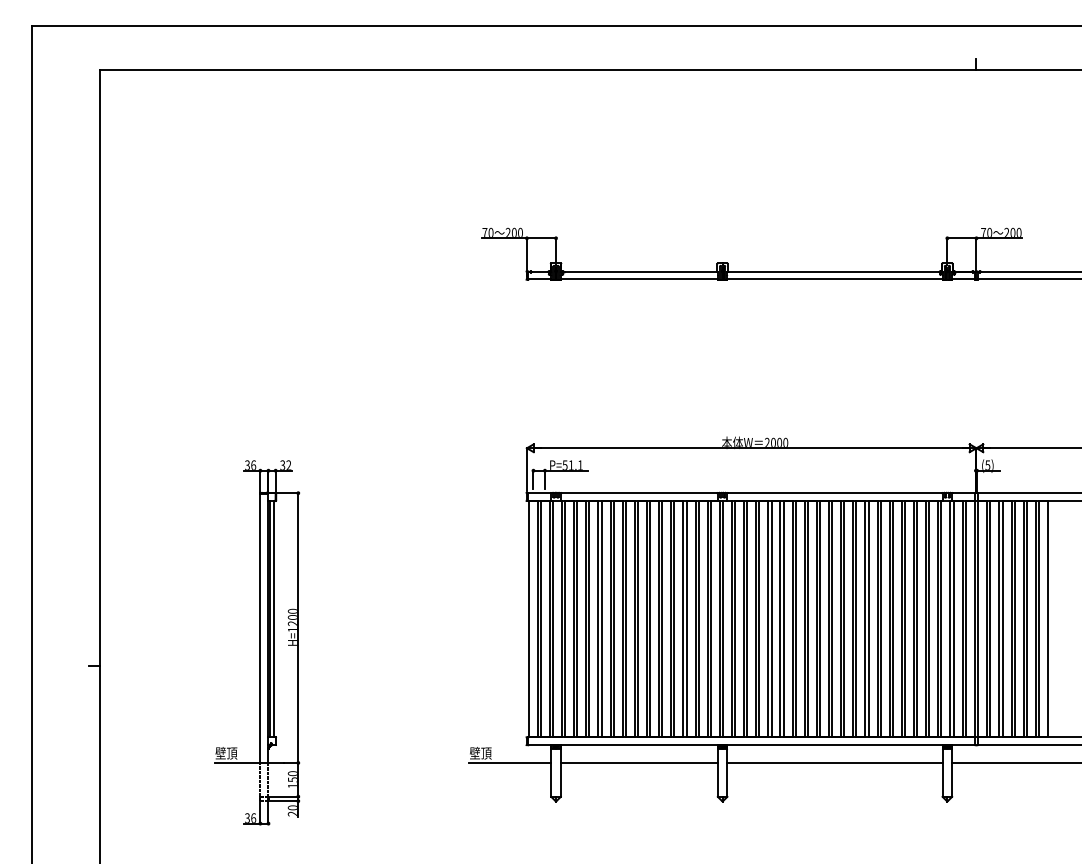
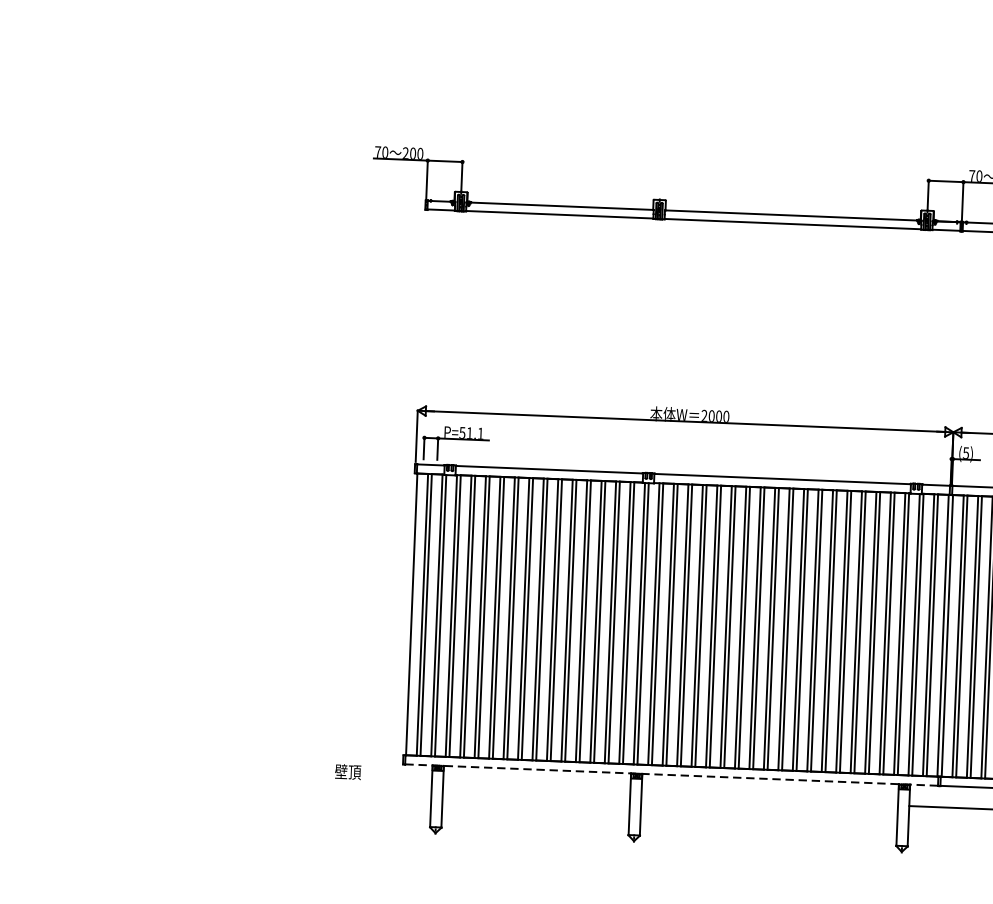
part: (257, 642) -> (87, 629), removed
line: (751, 744) -> (671, 774), solid -> dashed
line: (509, 762) -> (381, 784), removed
line: (638, 762) -> (535, 790), removed
line: (834, 762) -> (769, 799), removed

